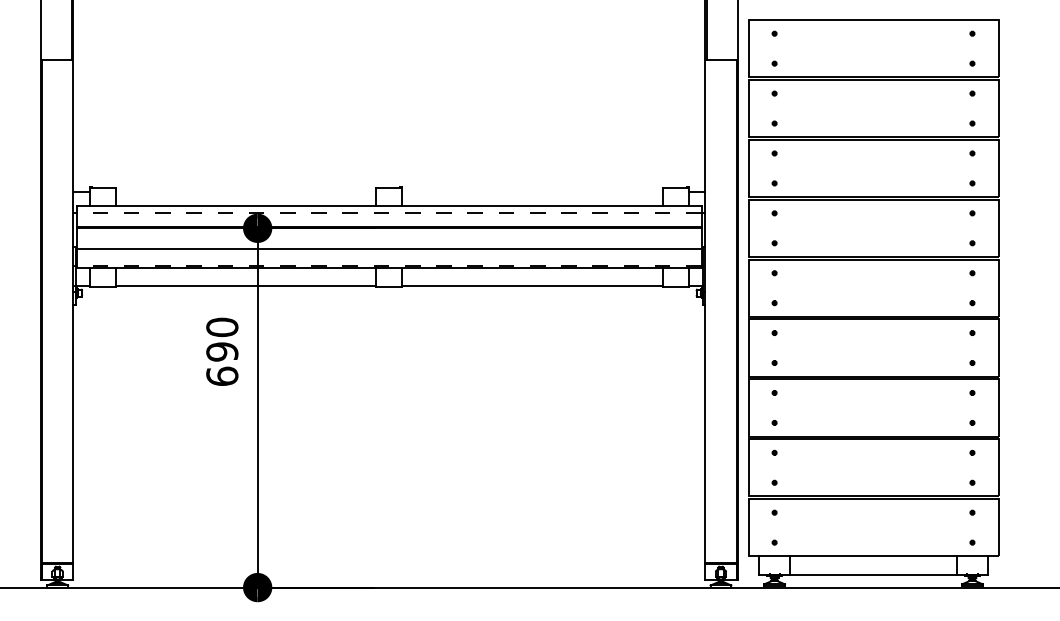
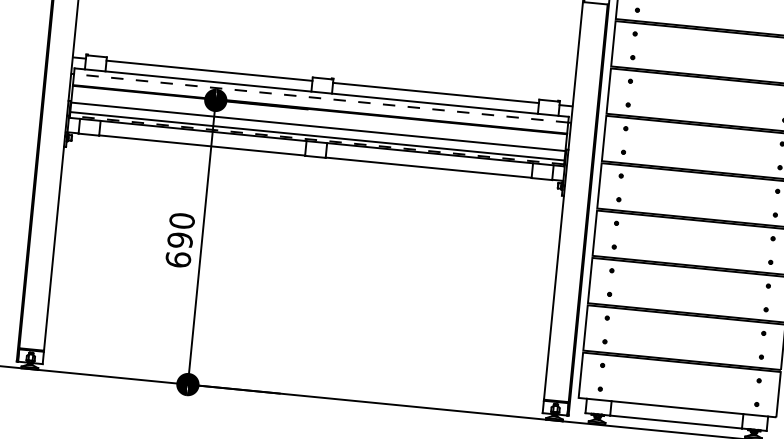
line: (246, 191) -> (209, 70), added
line: (532, 191) -> (436, 92), added
line: (388, 260) -> (316, 136), added
text: (222, 351) -> (180, 240), moved

